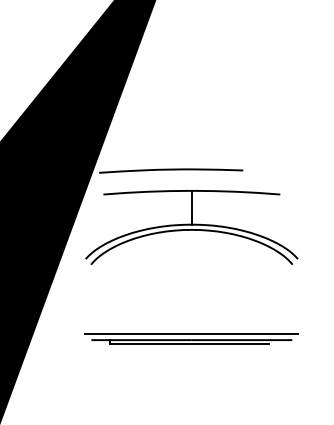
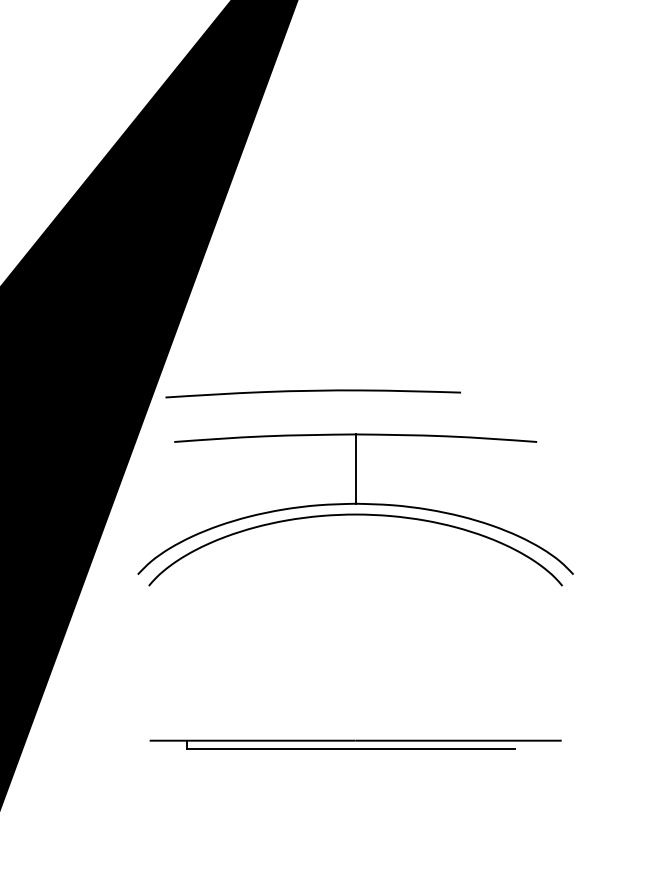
line: (191, 334) -> (354, 729), removed

